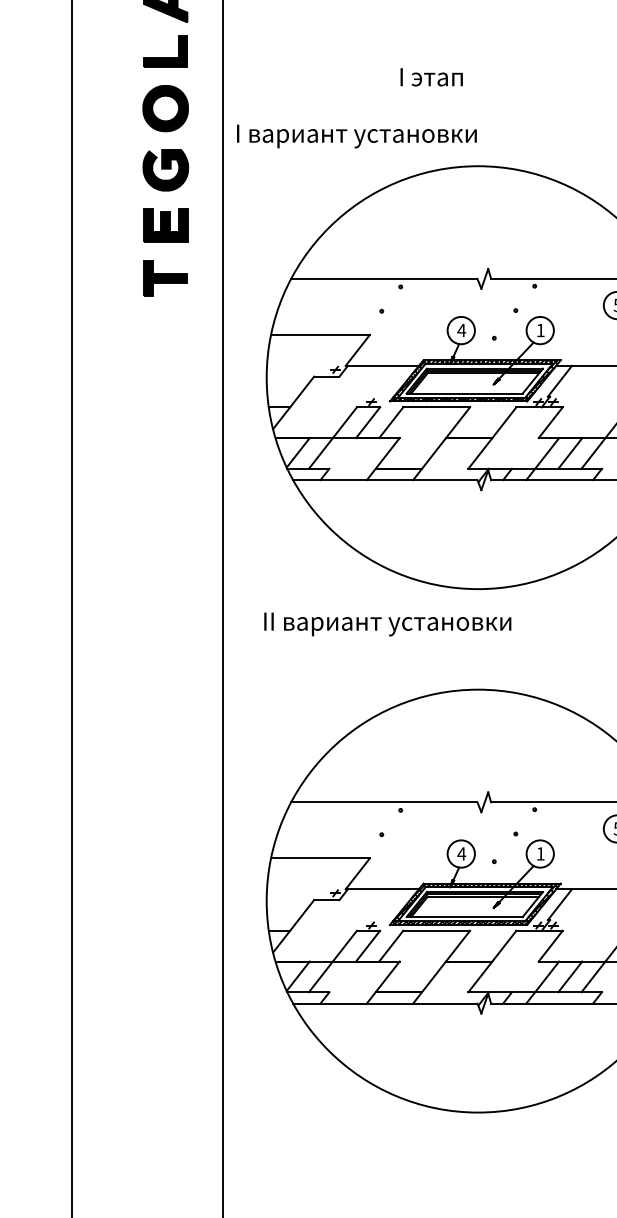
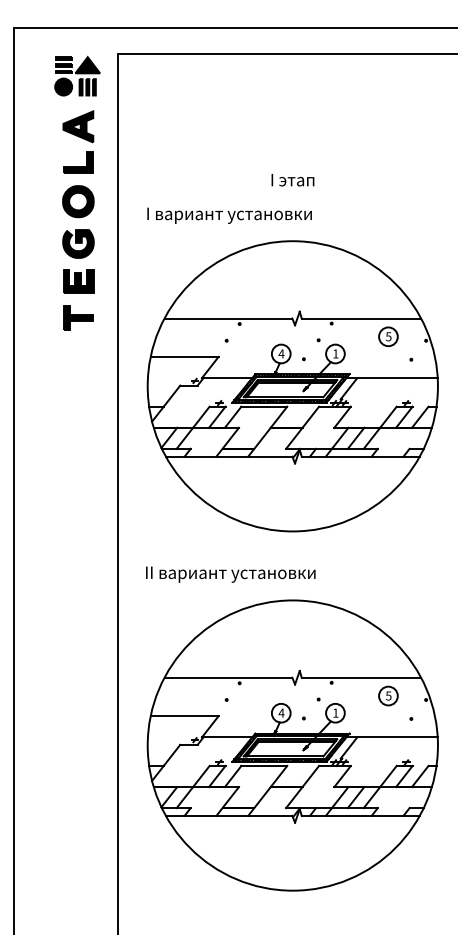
text: (431, 77) -> (292, 180), moved
text: (356, 136) -> (229, 215), moved
text: (387, 624) -> (230, 574), moved

